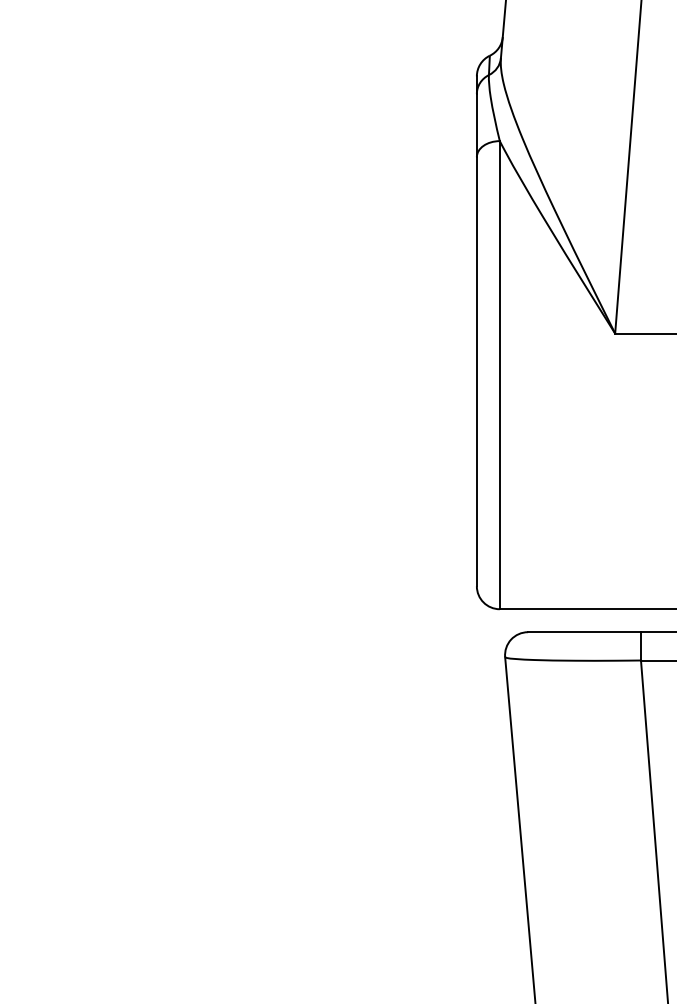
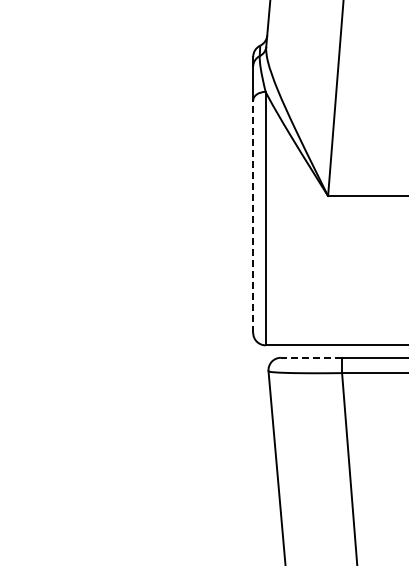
line: (477, 371) -> (253, 216), solid -> dashed
line: (584, 631) -> (311, 357), solid -> dashed

